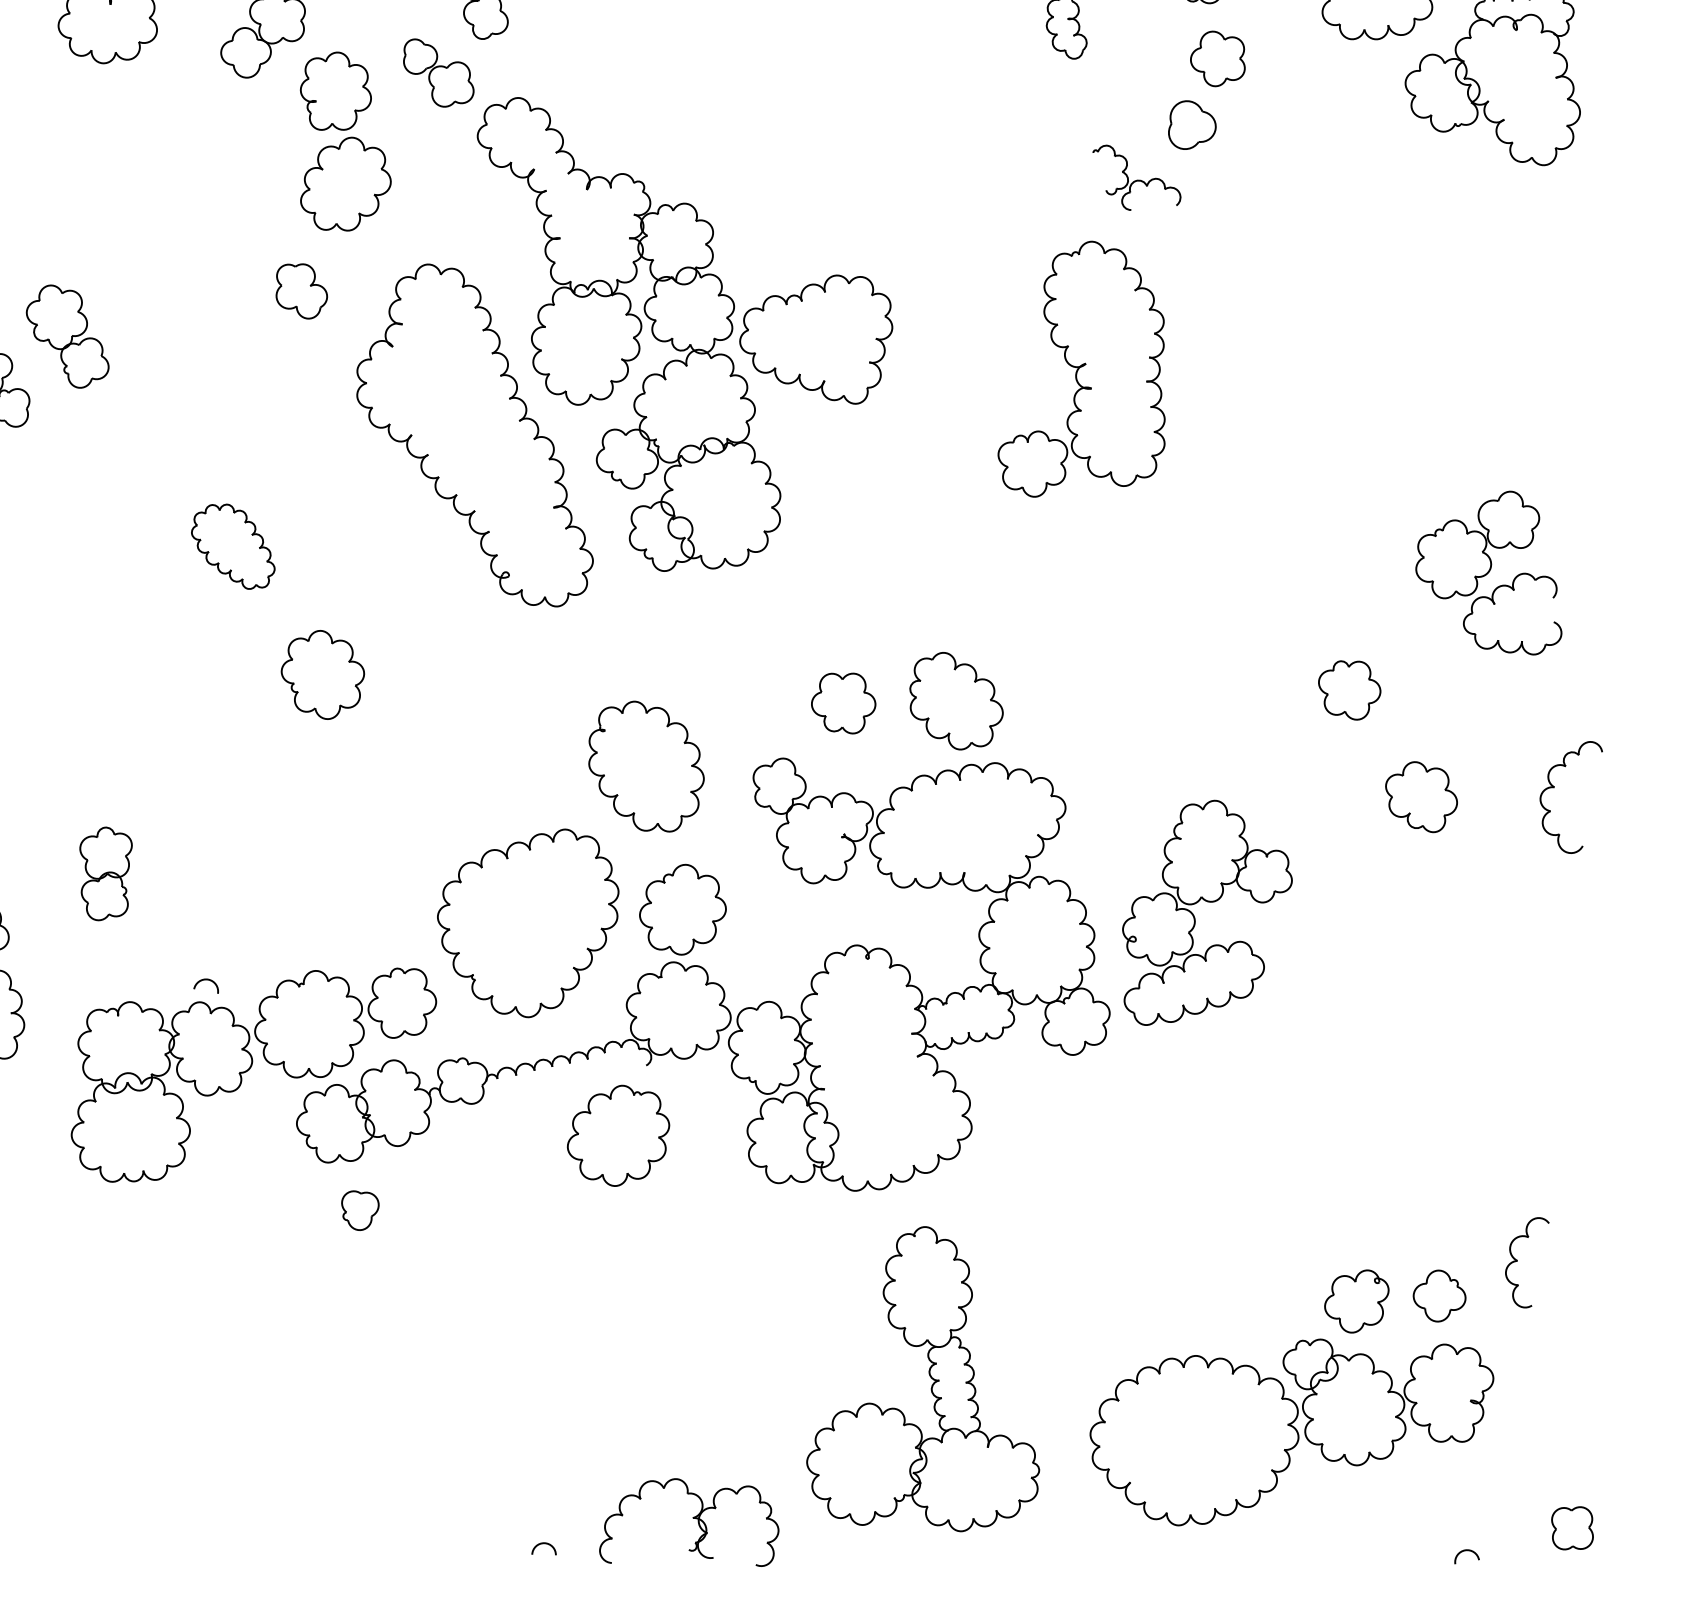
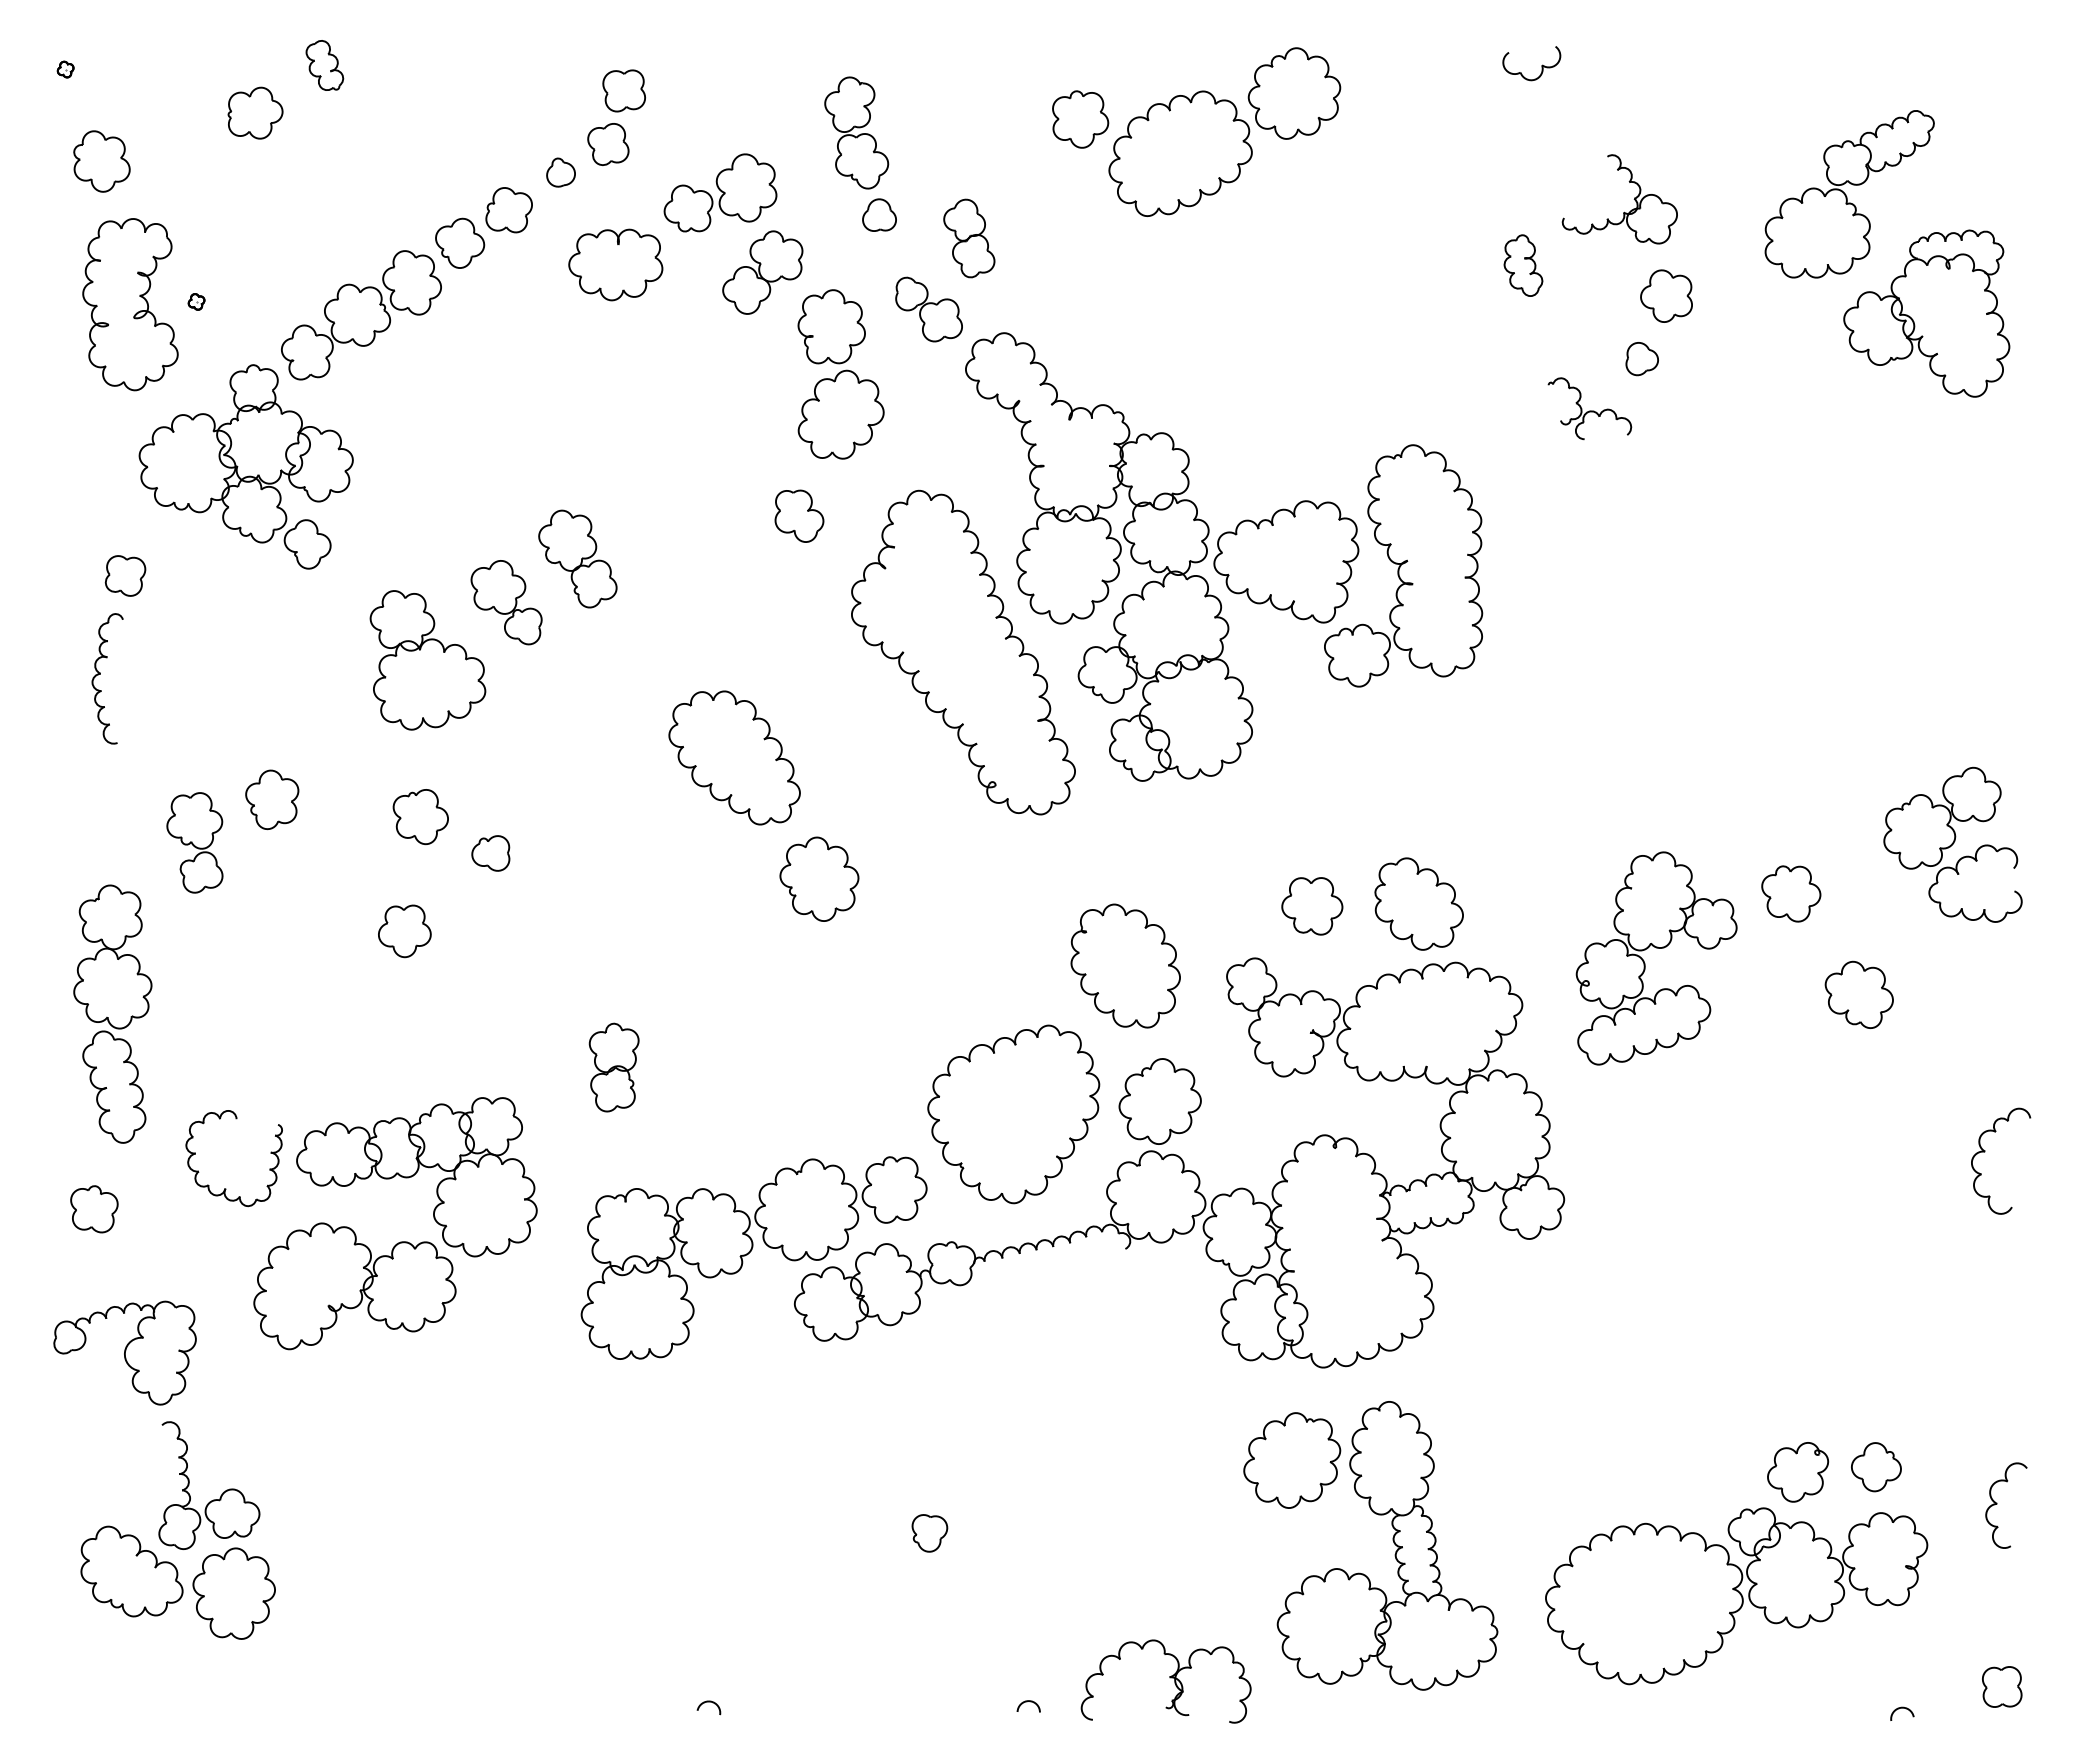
part: (1191, 125) -> (1641, 359), size x0.71
part: (1081, 368) -> (1403, 565), moved
part: (233, 546) -> (734, 757), size x1.67
part: (1488, 572) -> (1952, 844), moved
part: (1554, 787) -> (1985, 1151), moved
part: (1207, 902) -> (1656, 948), moved
arc: (205, 980) -> (708, 1702), moved
part: (618, 1135) -> (1292, 1460), moved
part: (359, 1210) -> (929, 1533), moved
part: (1517, 1261) -> (1997, 1504), moved

